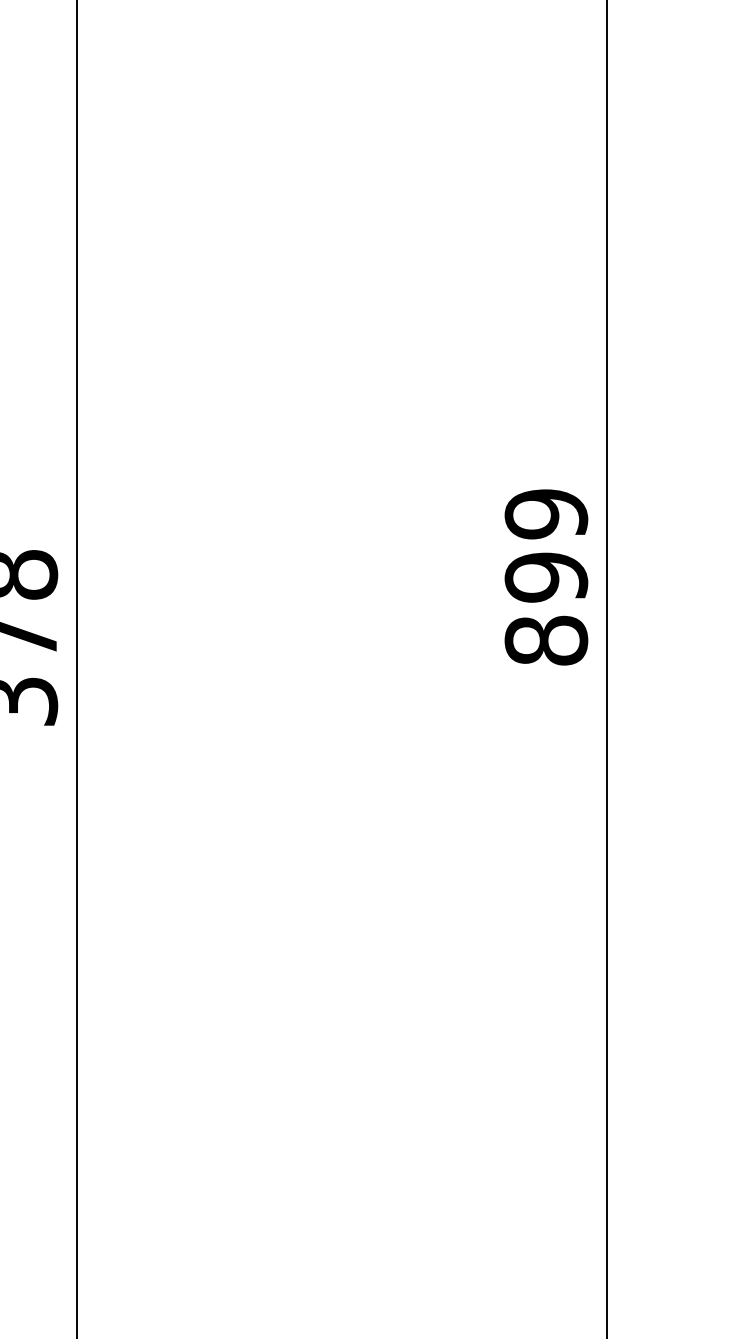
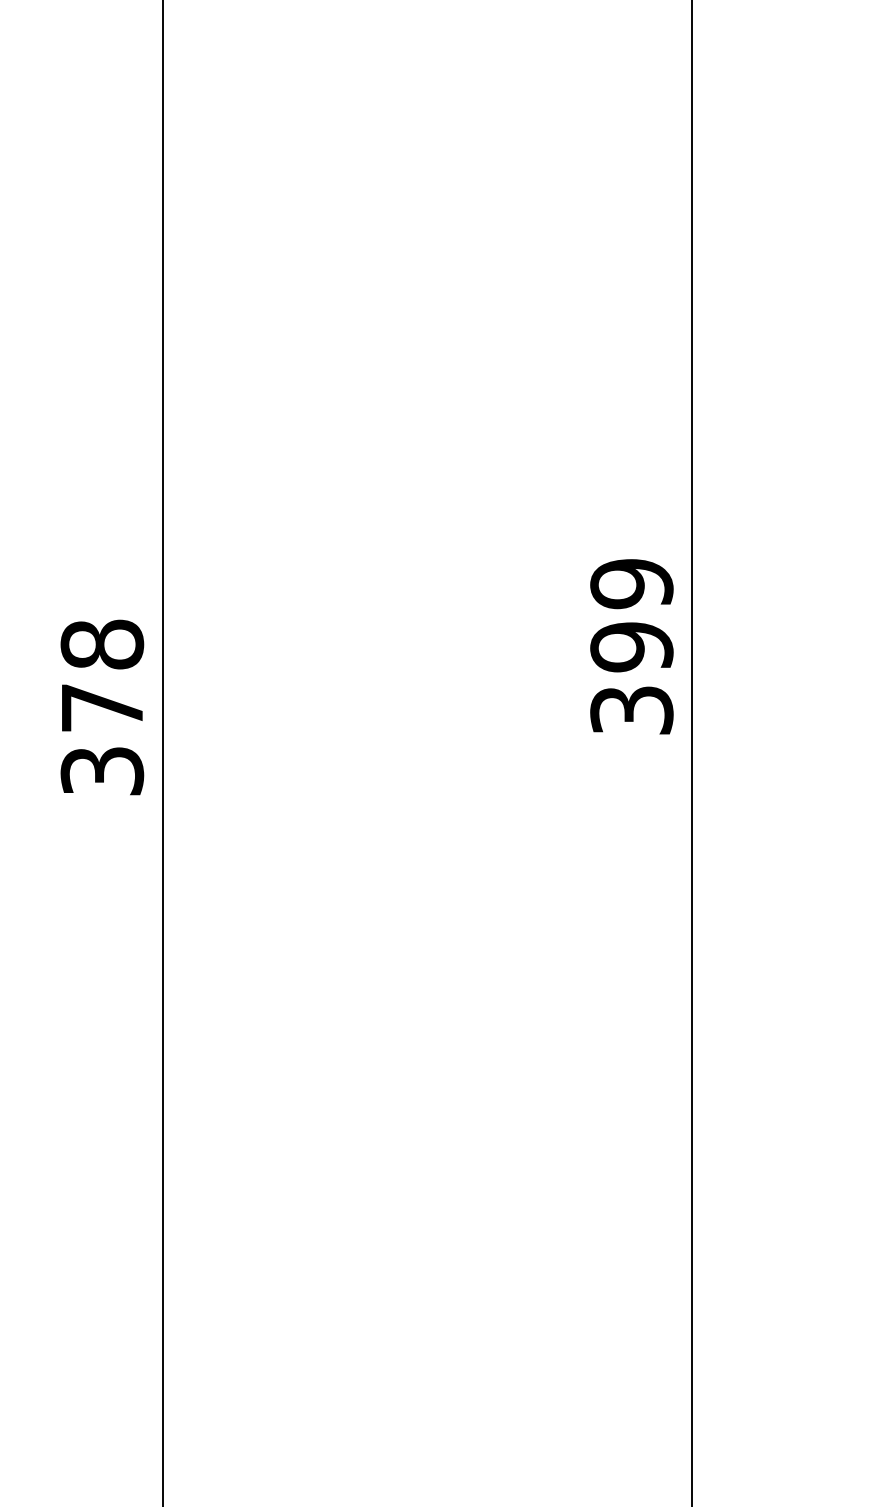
text: (546, 640) -> (631, 710), 899 -> 399

